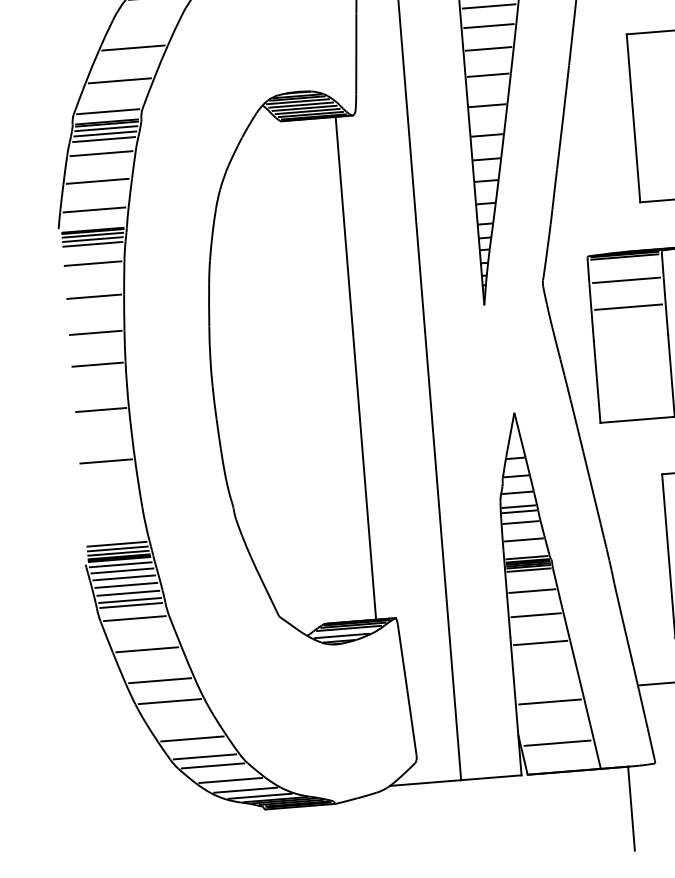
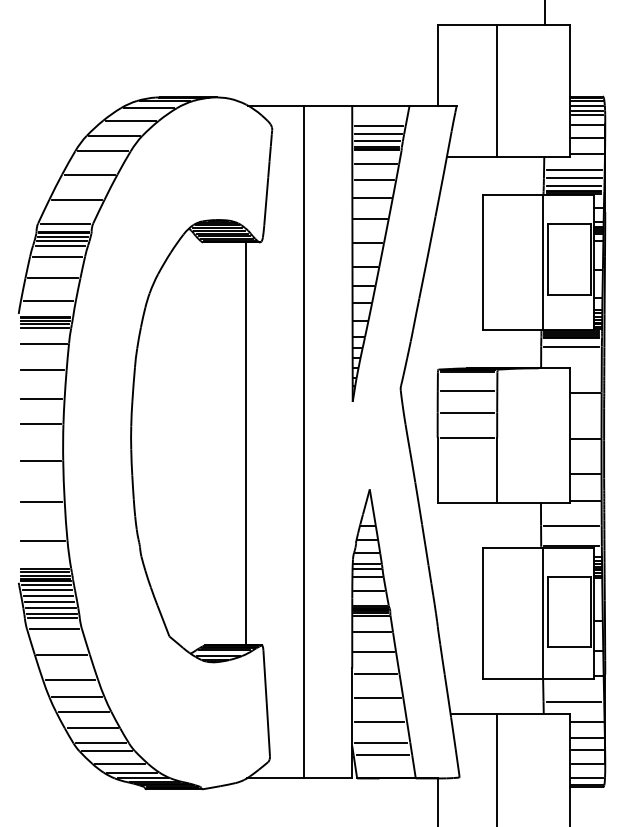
line: (146, 17) -> (102, 151), added
line: (631, 338) -> (467, 437), added
line: (112, 509) -> (43, 540), added
line: (545, 672) -> (377, 698), added
line: (179, 718) -> (83, 711), added
line: (554, 727) -> (381, 742), added

